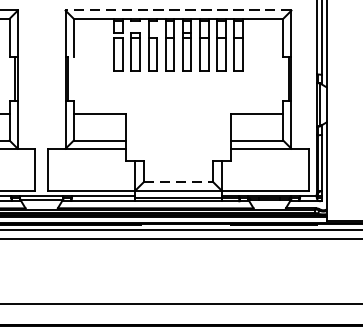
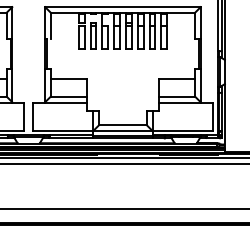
line: (177, 9) -> (122, 6), dashed -> solid
line: (177, 182) -> (122, 125), dashed -> solid

